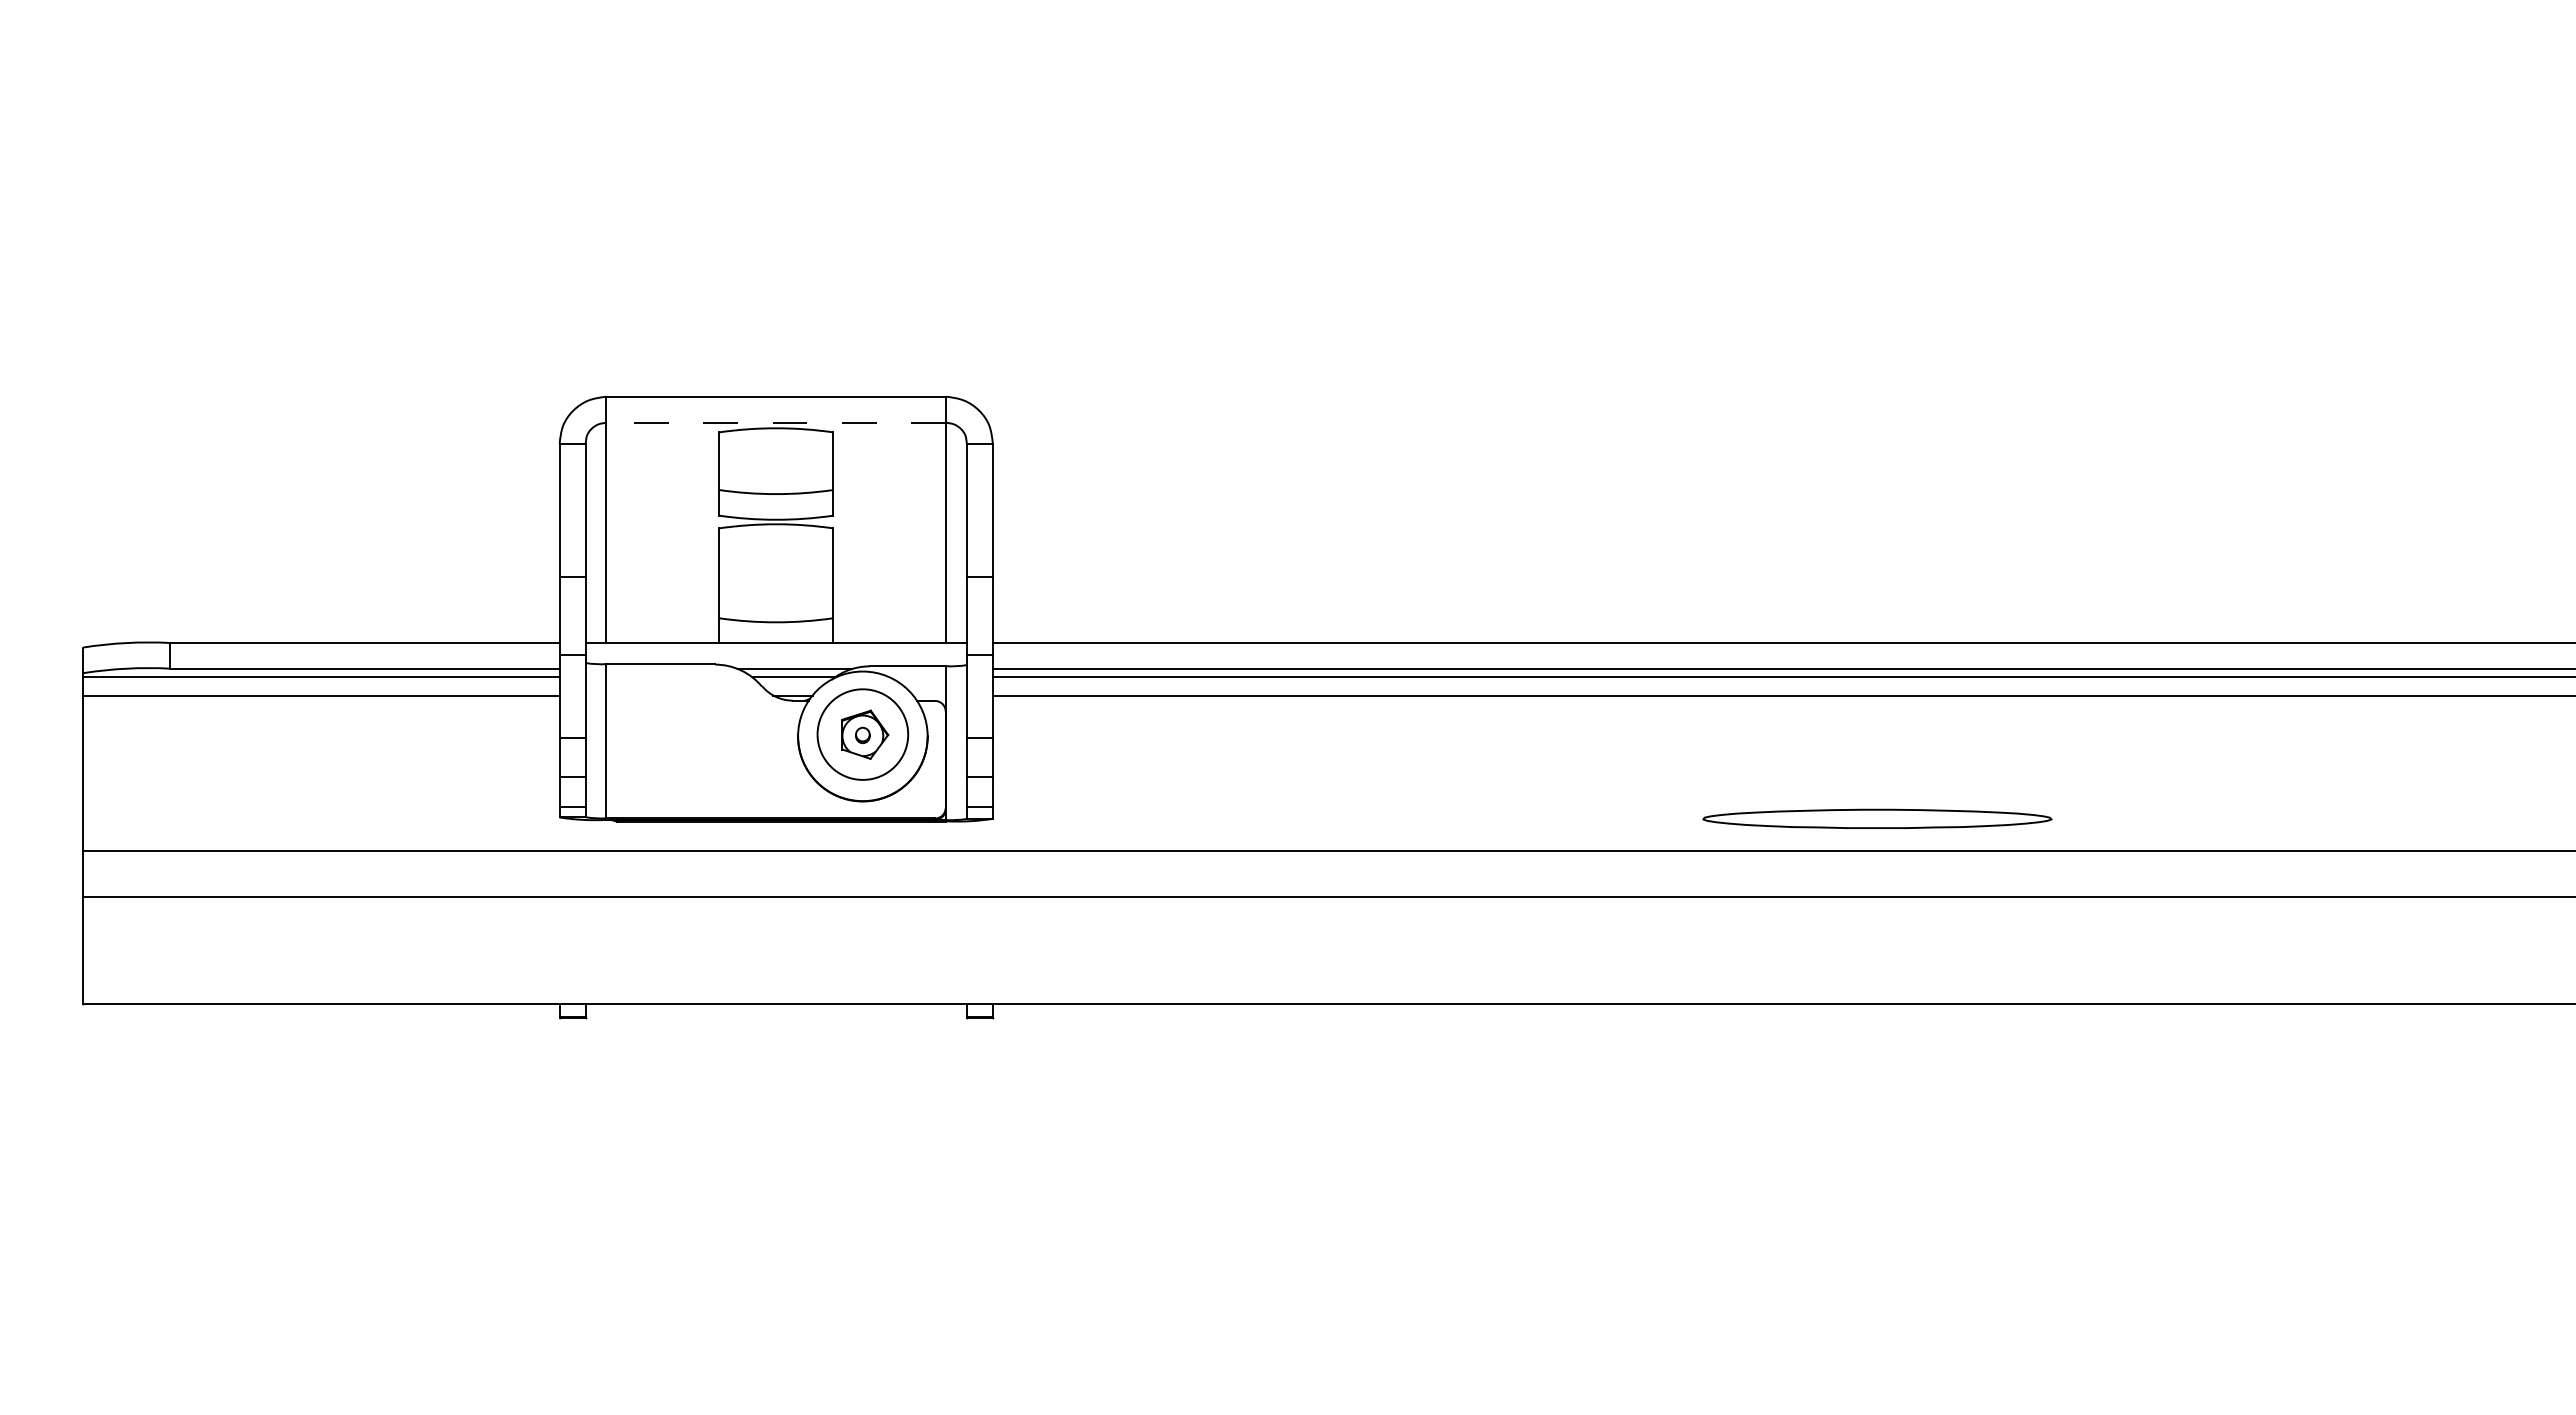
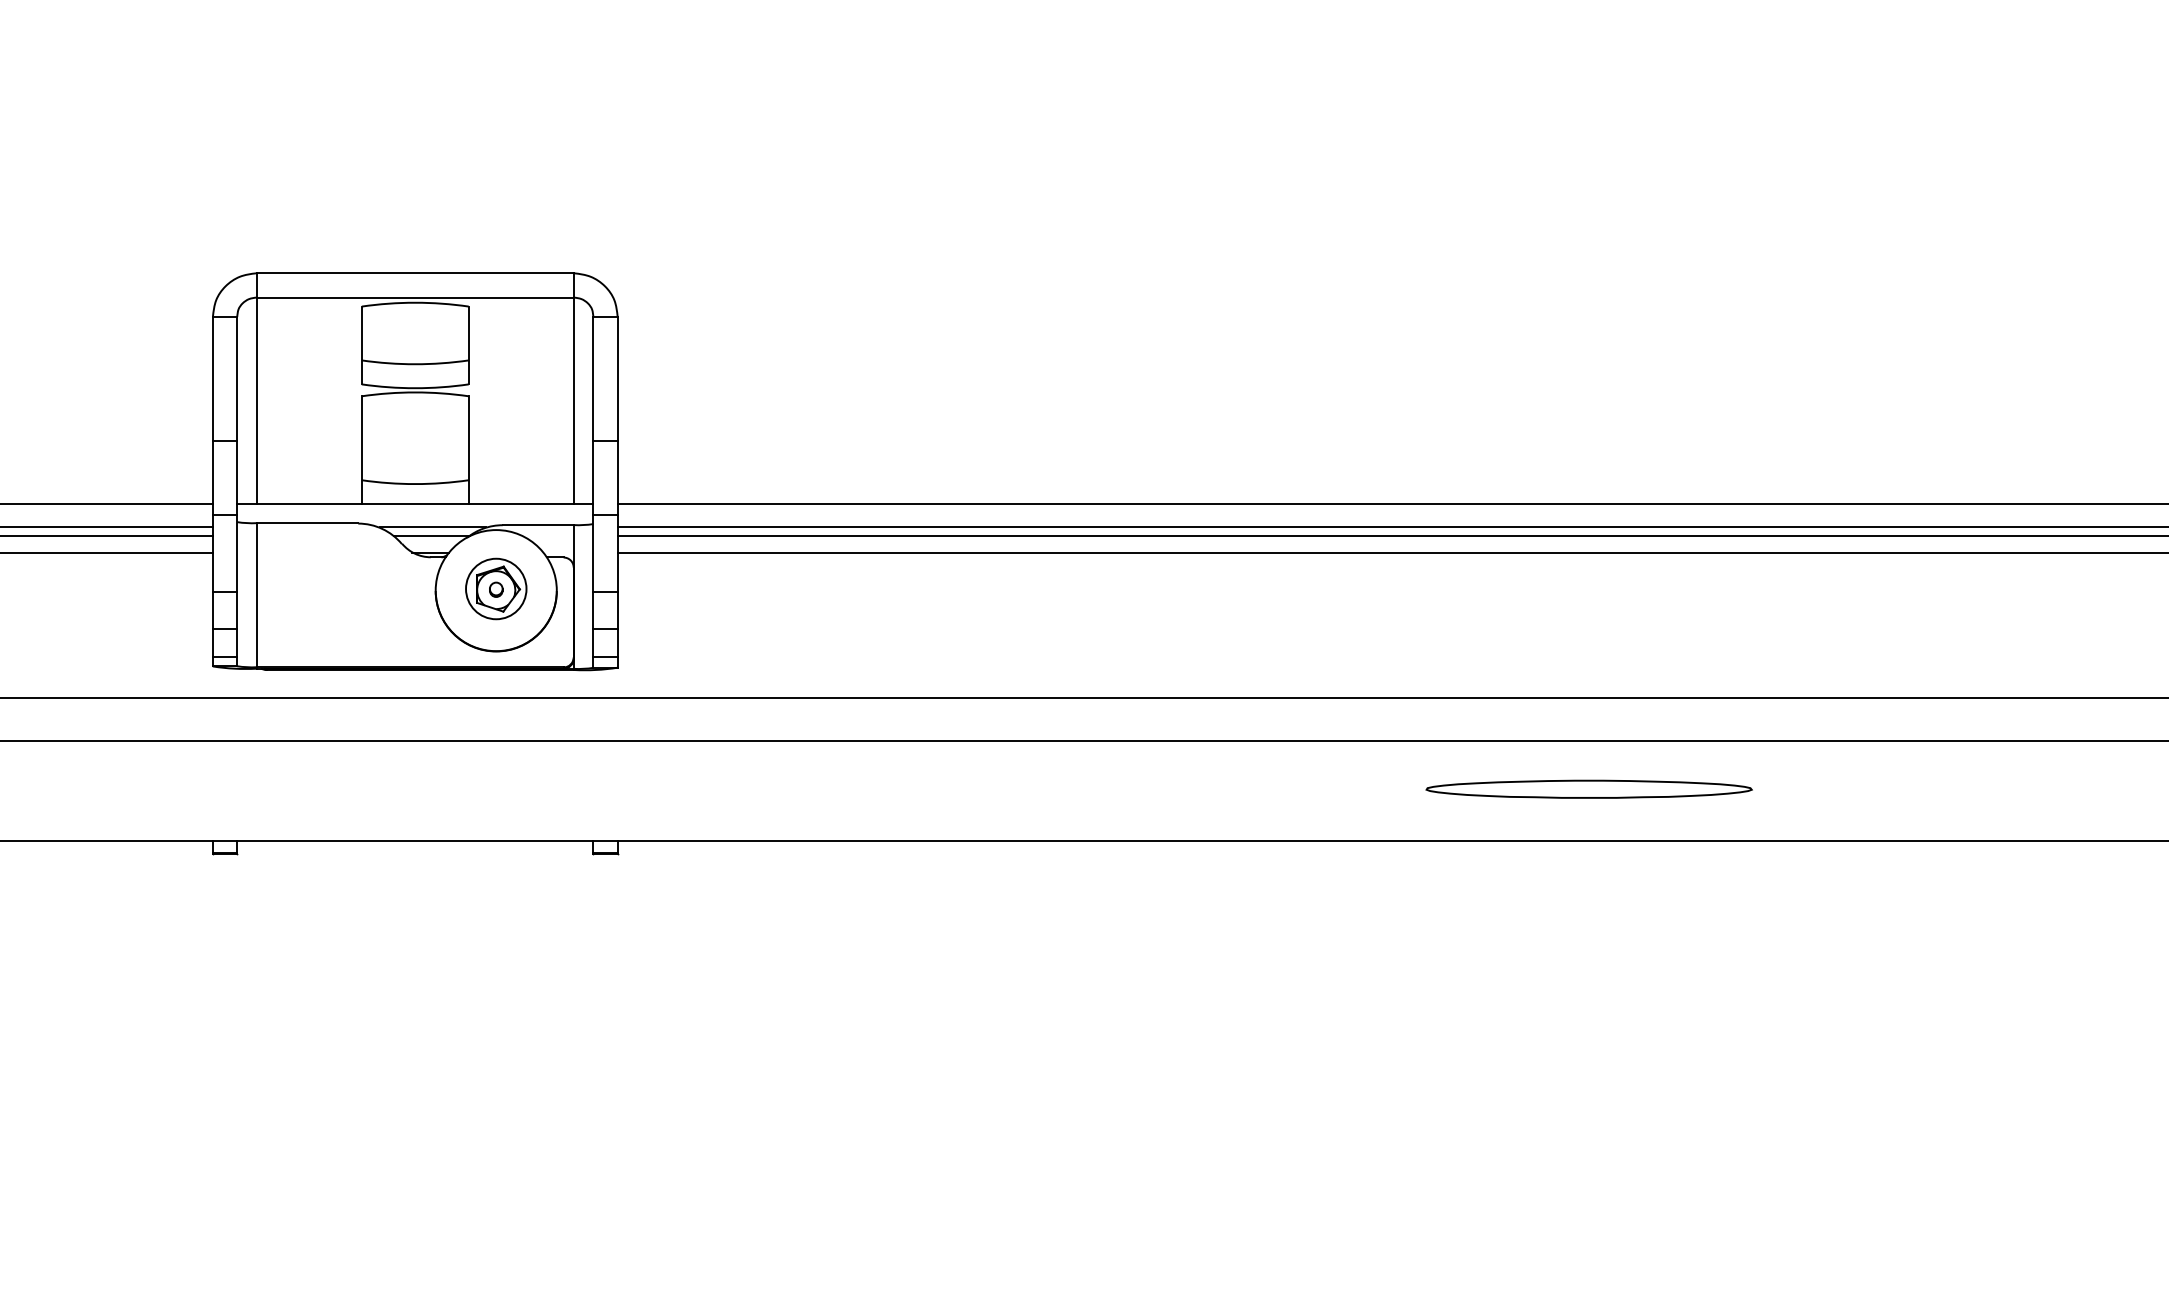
line: (776, 422) -> (415, 297), dashed -> solid
circle: (862, 734) -> (495, 588), size x0.71
part: (1877, 818) -> (1589, 788), moved

